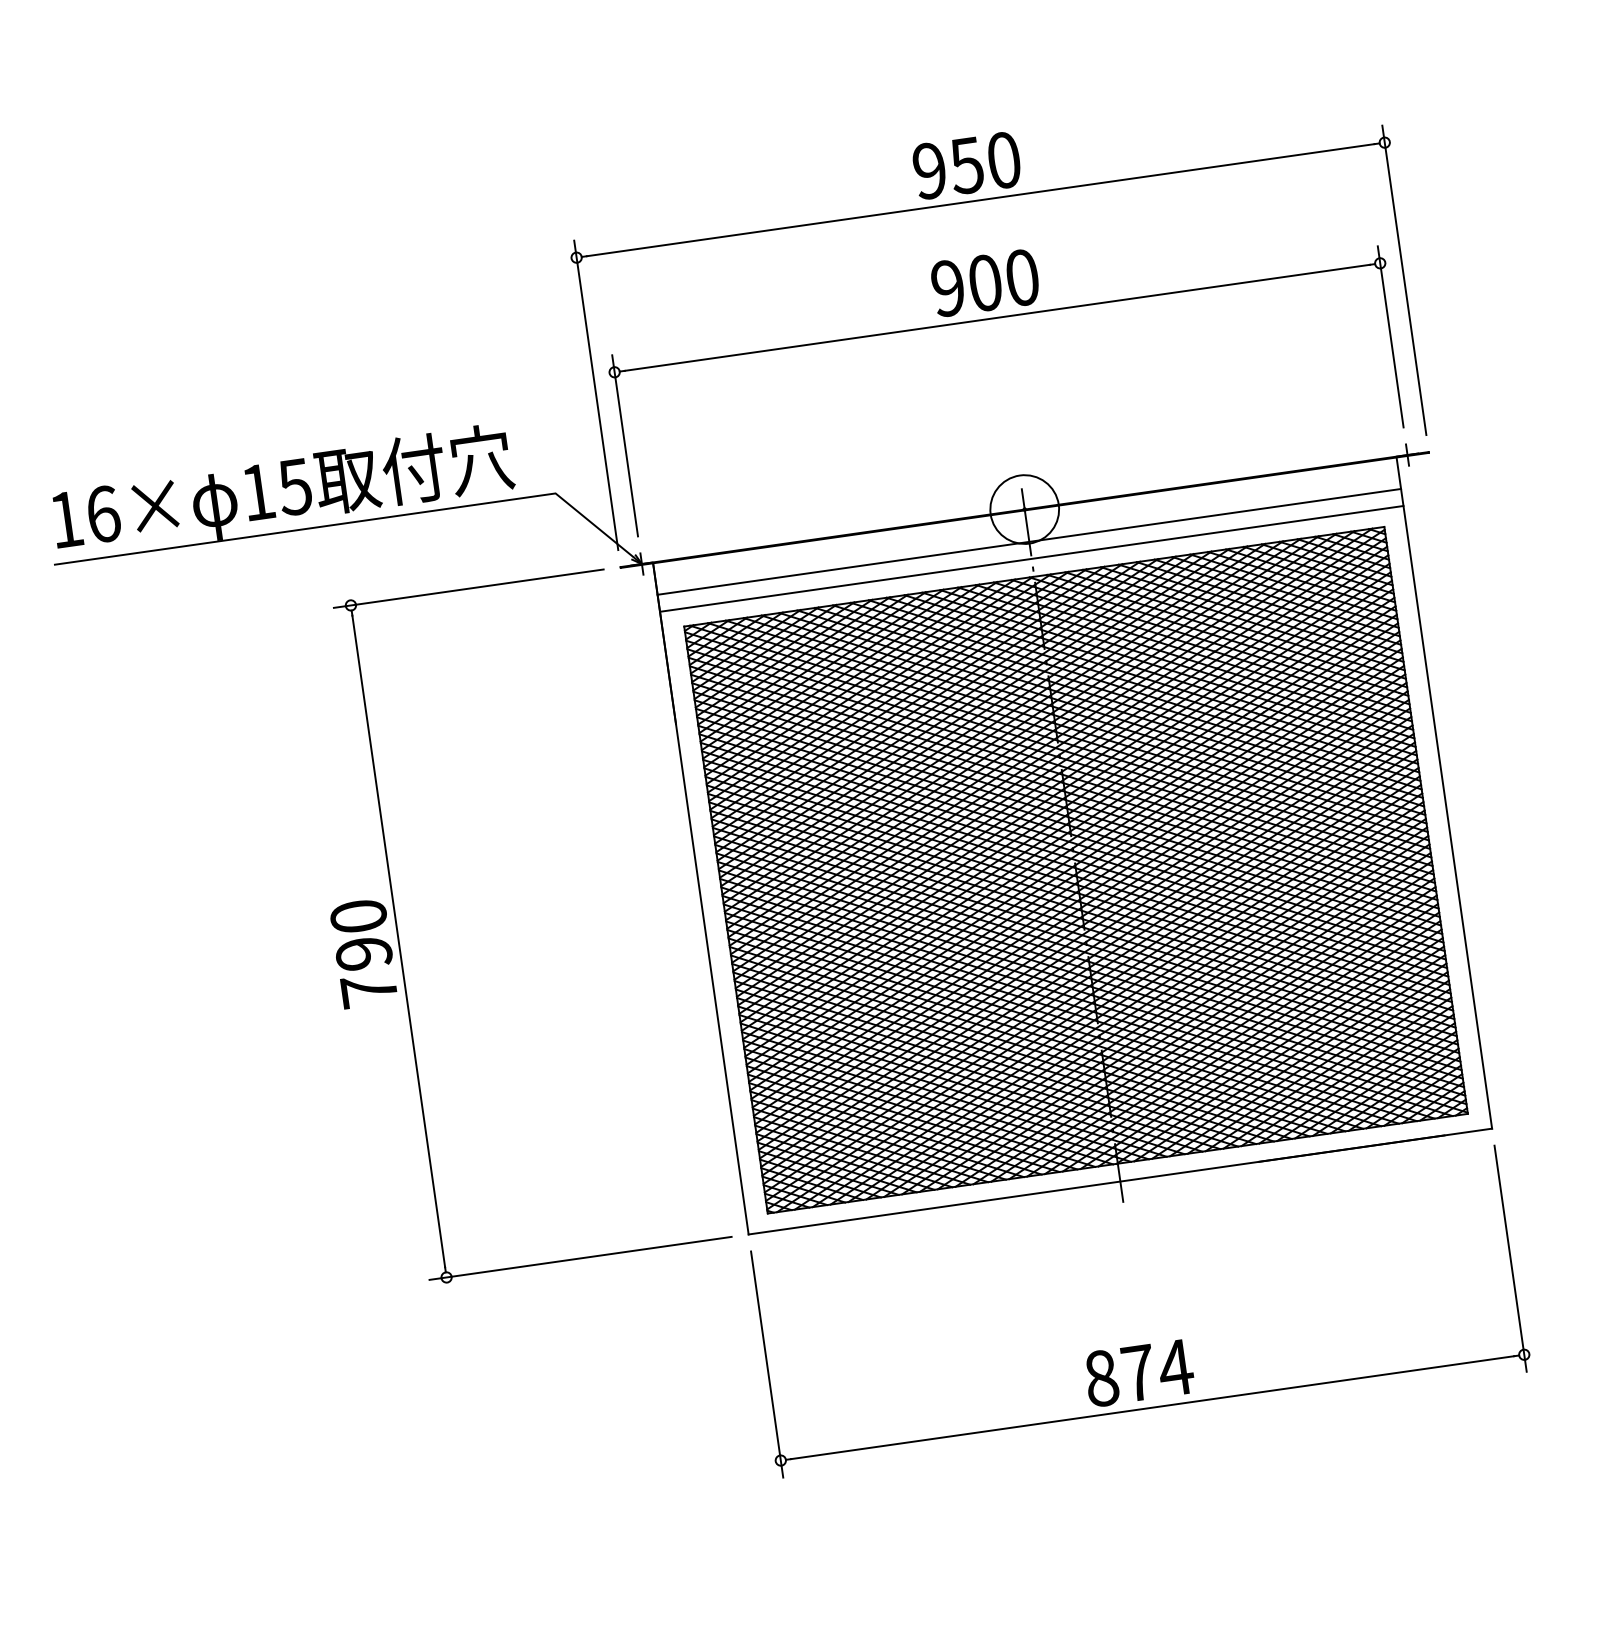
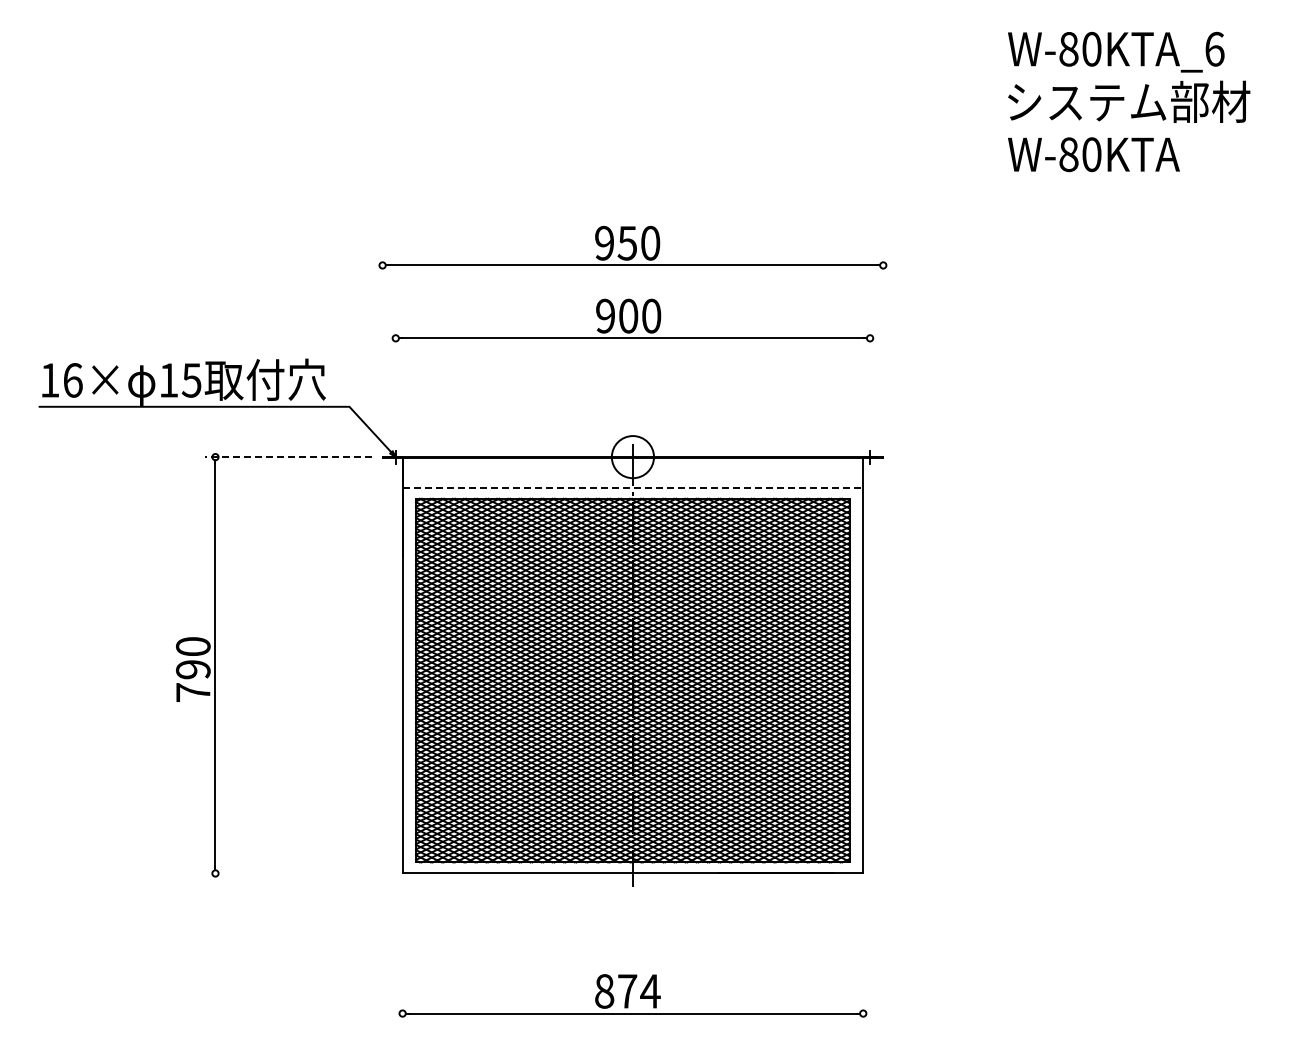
line: (1404, 279) -> (883, 350), removed
line: (1391, 336) -> (870, 383), removed
line: (596, 394) -> (382, 350), removed
line: (624, 445) -> (395, 383), removed
line: (1028, 542) -> (632, 477), removed
line: (1032, 558) -> (633, 487), solid -> dashed
line: (468, 589) -> (288, 457), solid -> dashed
line: (580, 1258) -> (298, 873), removed
line: (1511, 1259) -> (863, 954), removed
line: (767, 1365) -> (402, 954), removed

